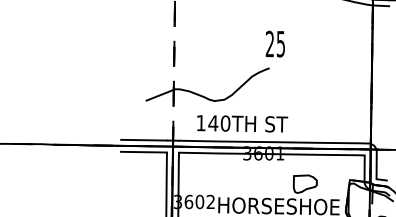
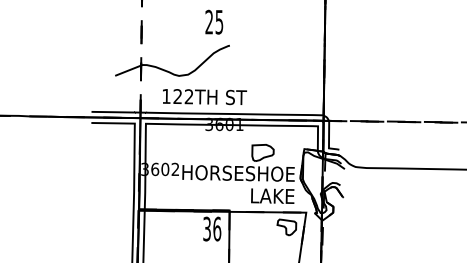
text: (275, 43) -> (214, 21), moved
text: (219, 123) -> (183, 96), 140TH -> 122TH

